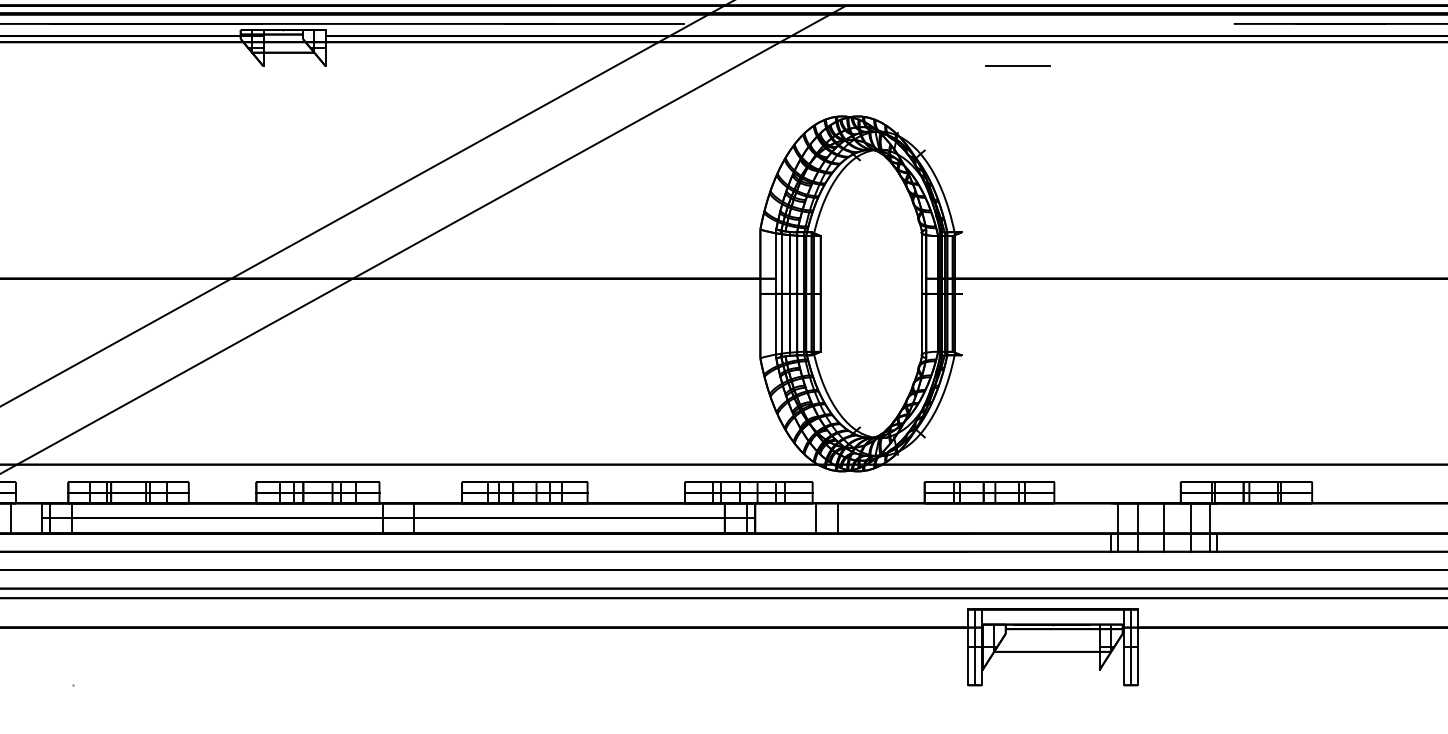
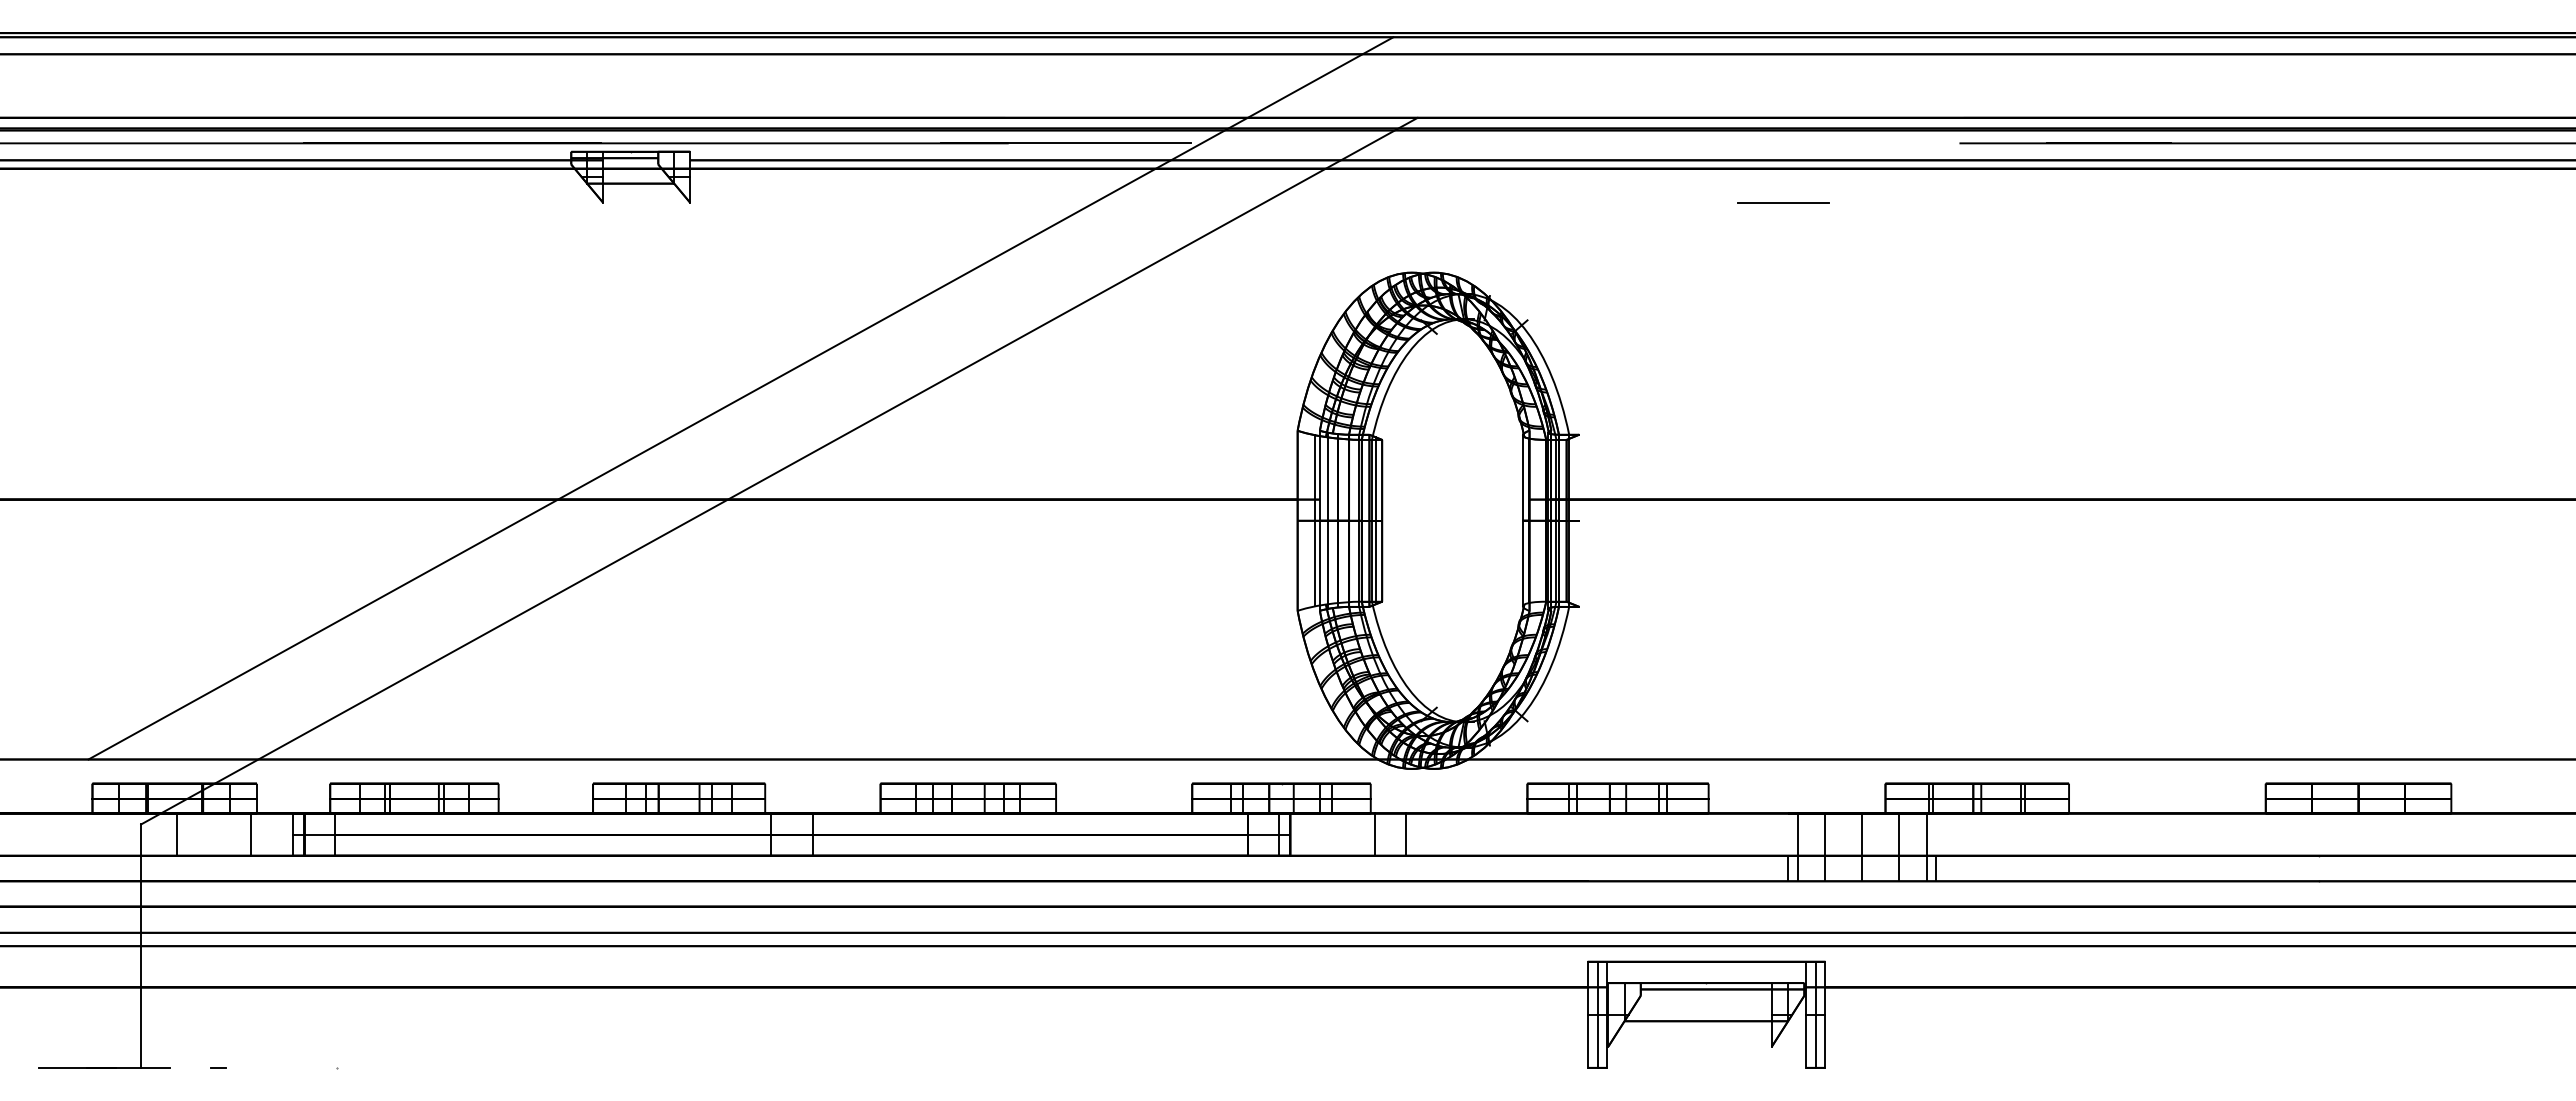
line: (1017, 66) -> (1783, 202), moved
line: (773, 293) -> (1315, 520), added
line: (816, 293) -> (1375, 520), added

